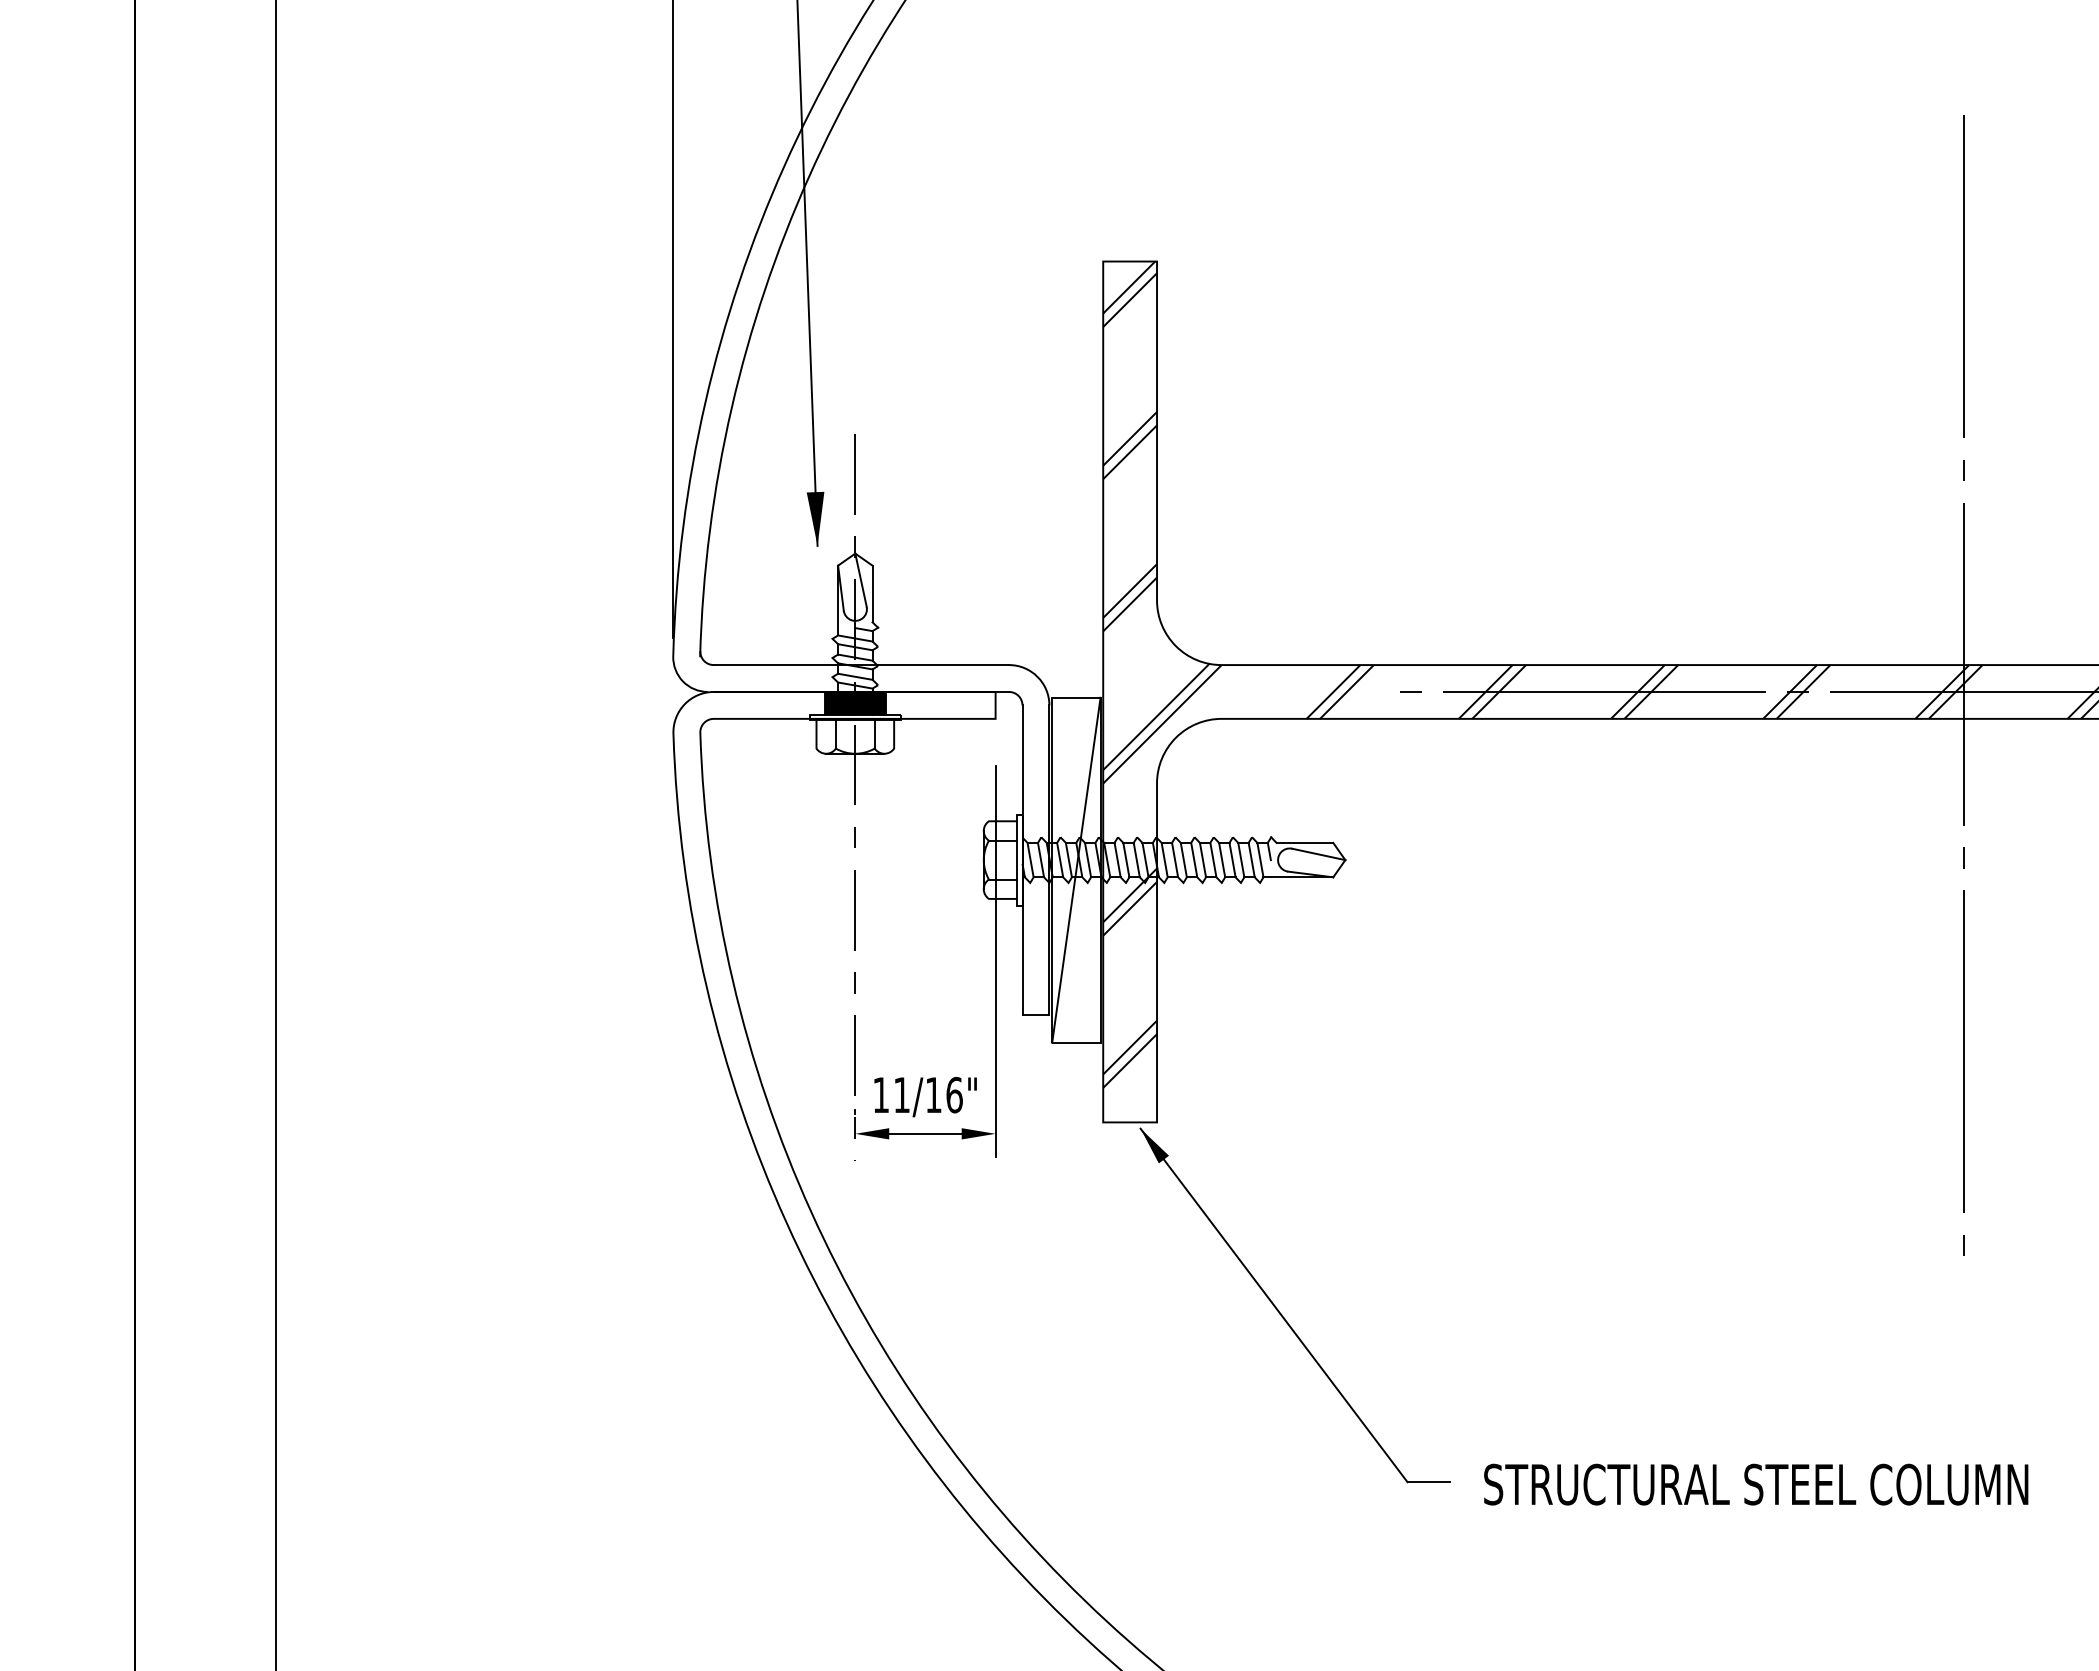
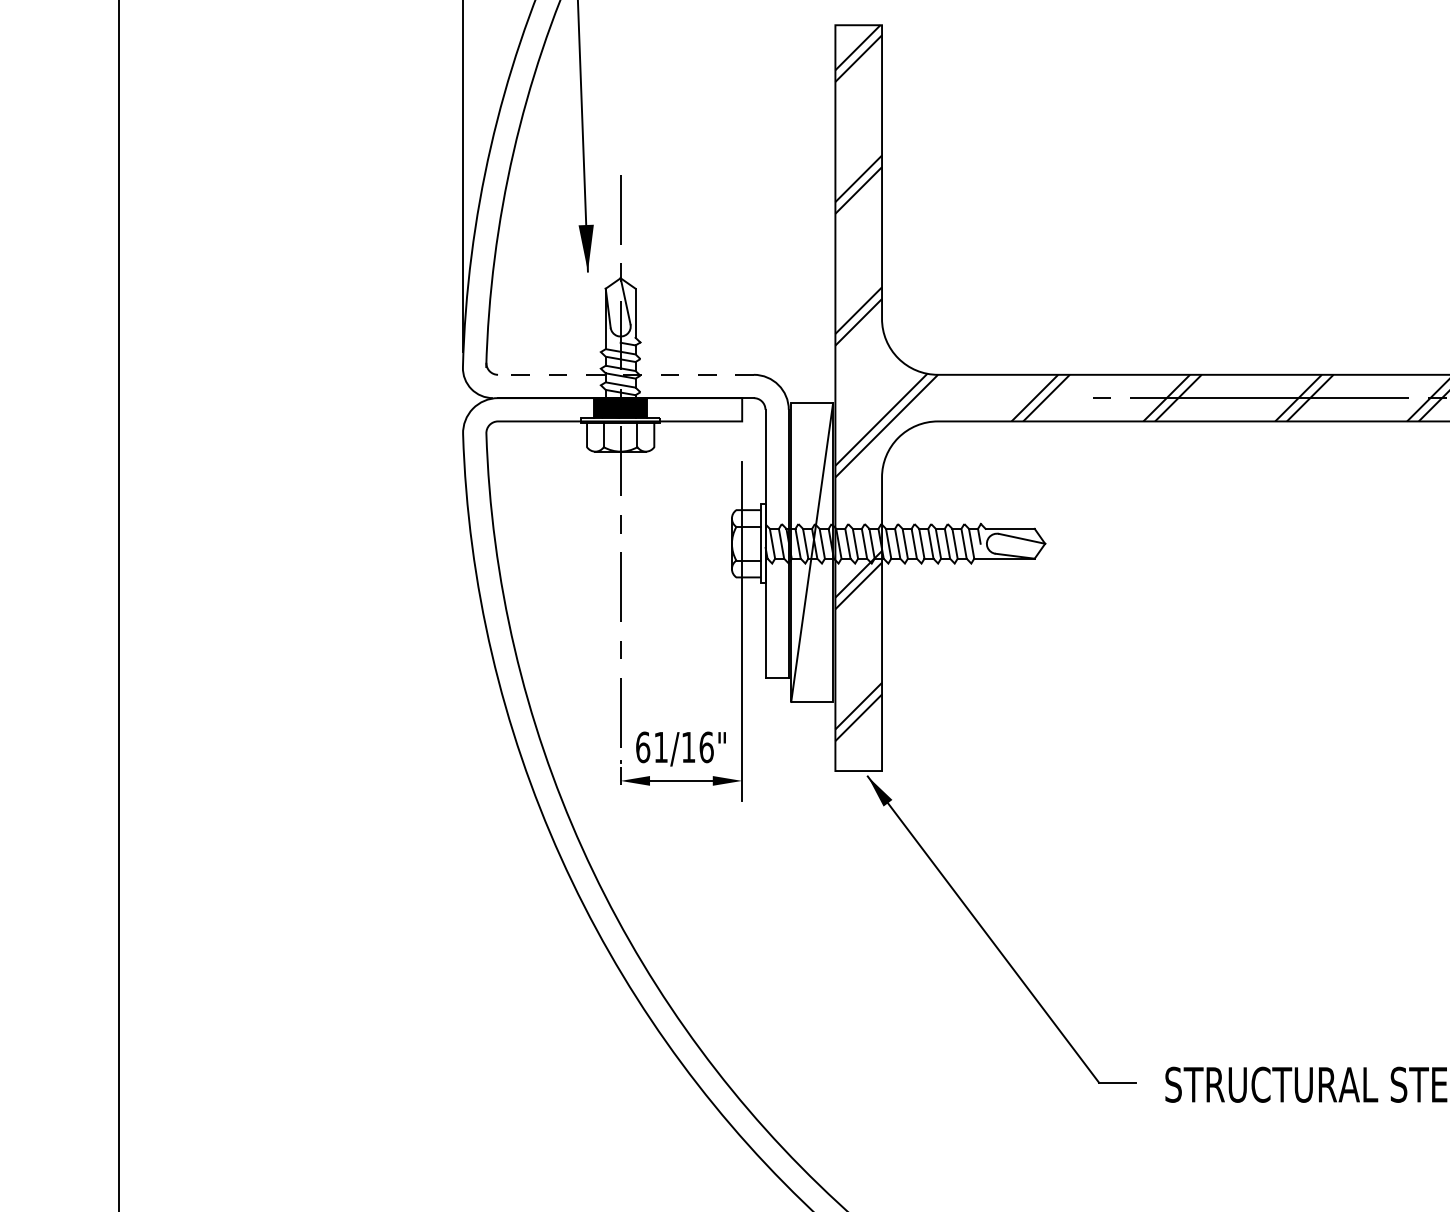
line: (861, 665) -> (626, 375), solid -> dashed
text: (881, 1095) -> (643, 747), 11/16" -> 61/16"

